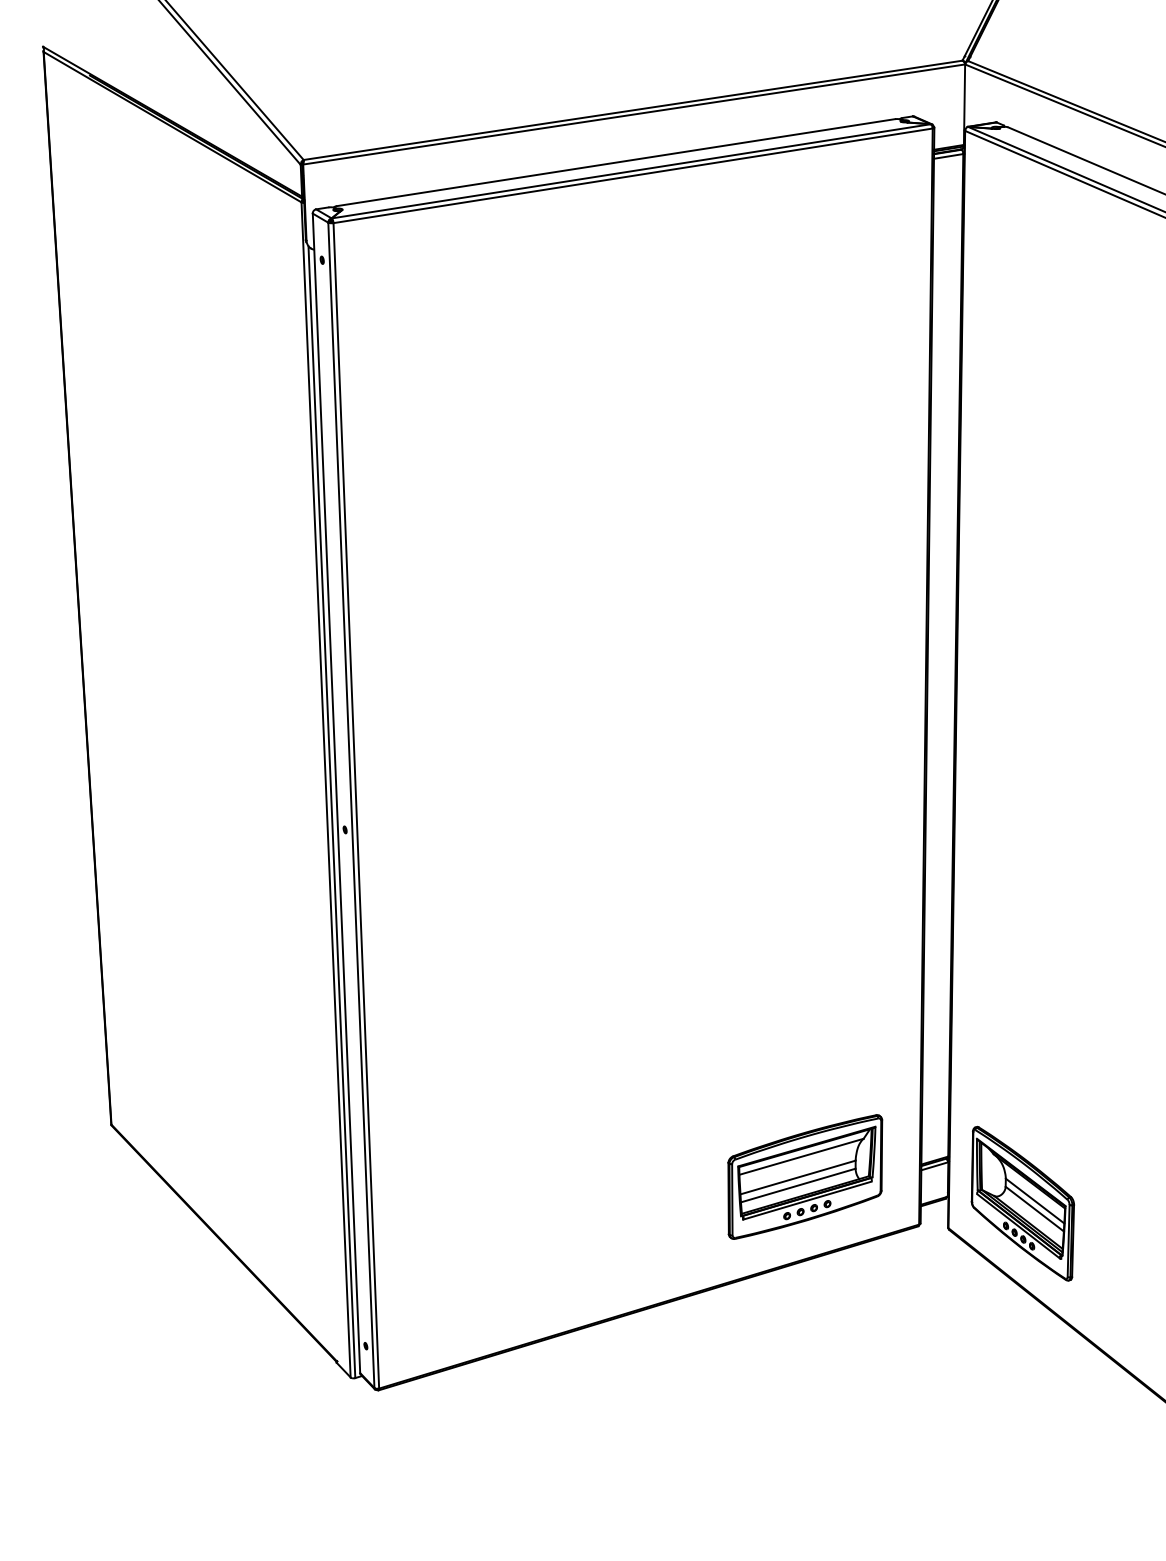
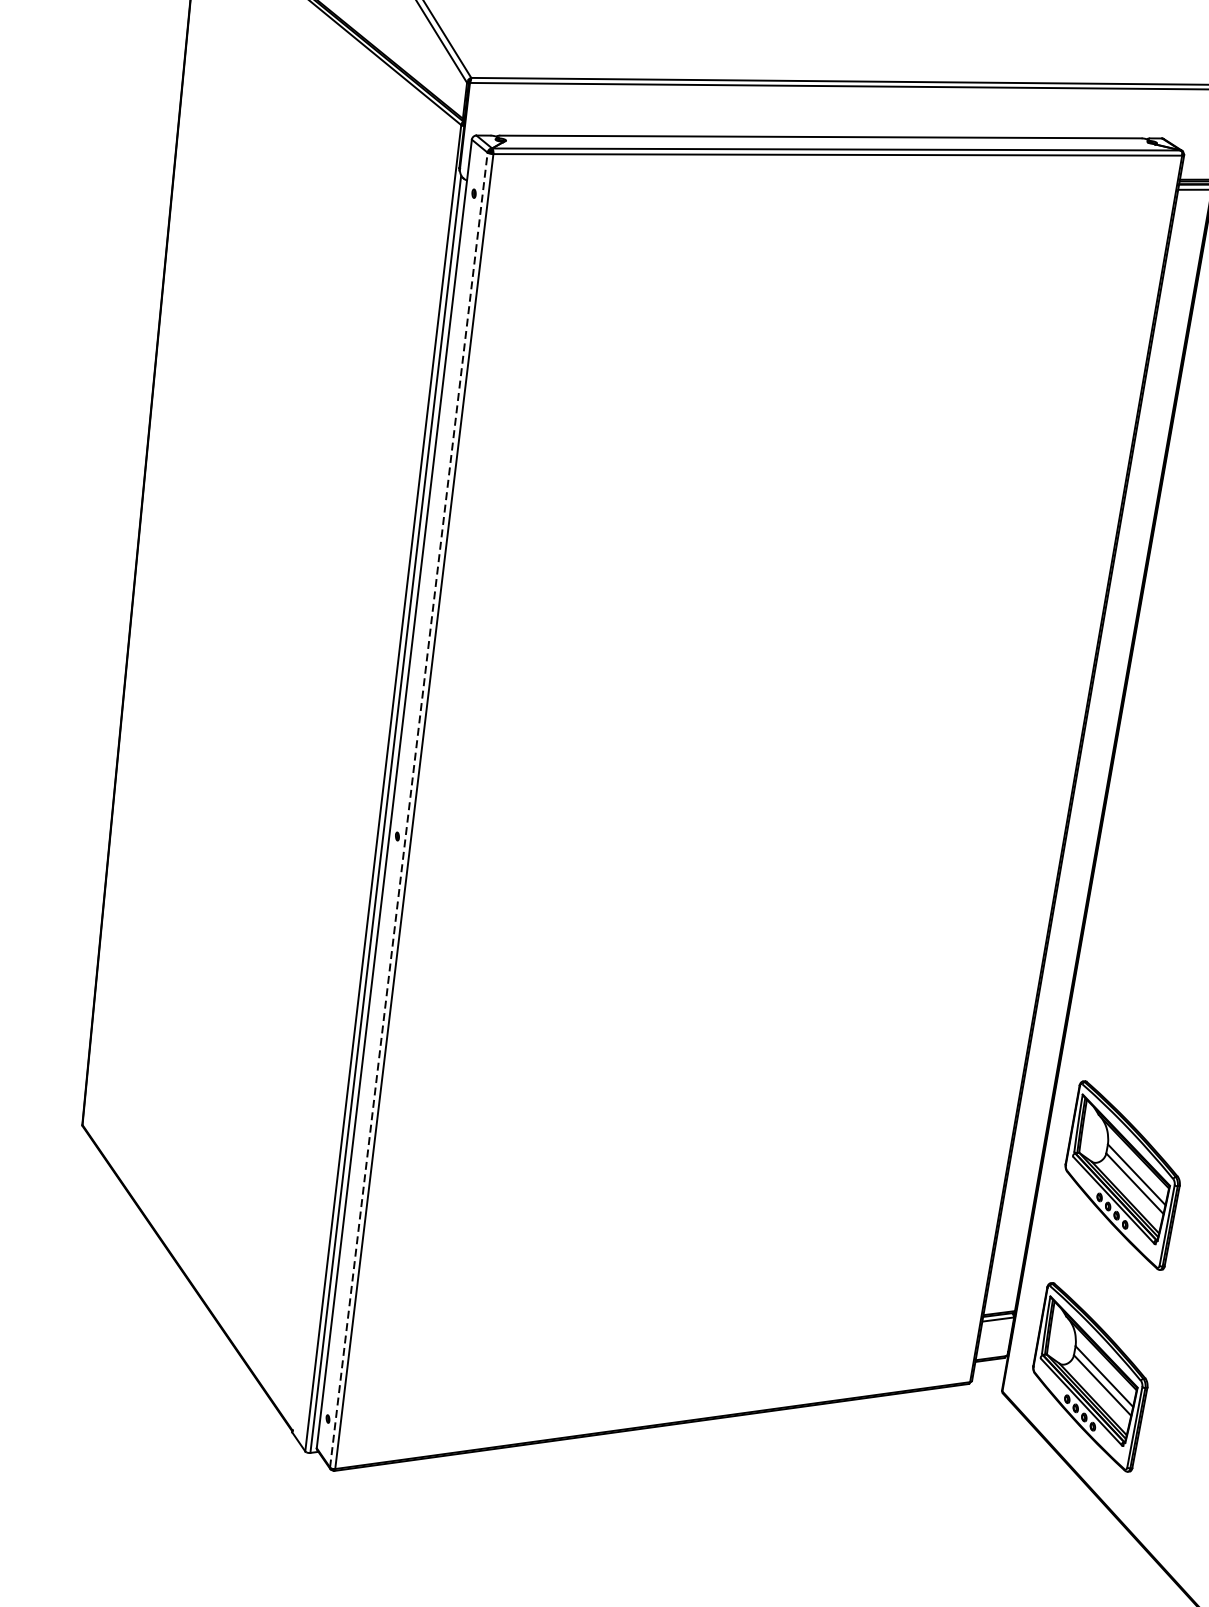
line: (351, 804) -> (409, 809), solid -> dashed
part: (1022, 1023) -> (1122, 1175), added
part: (805, 1176) -> (851, 1307), removed

